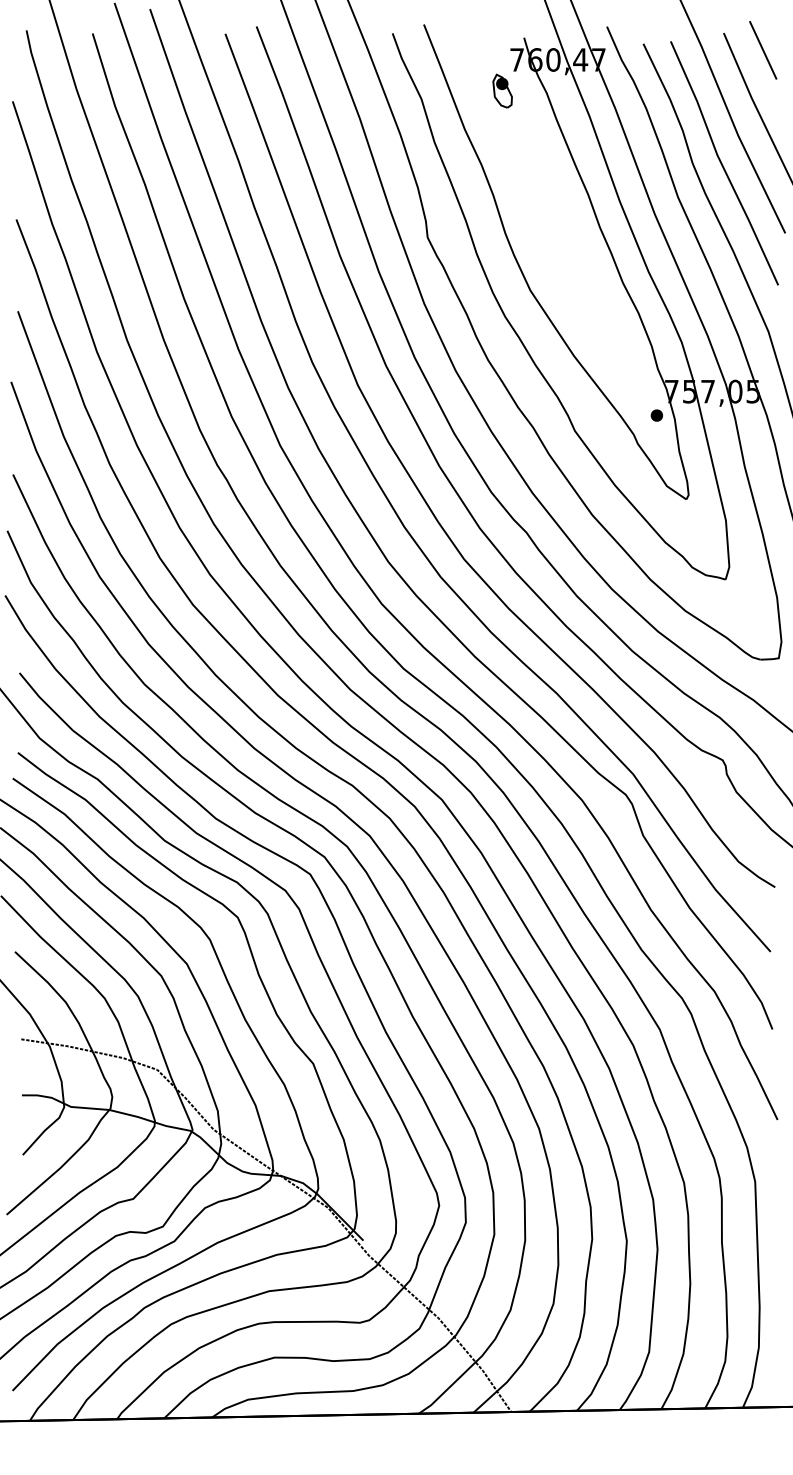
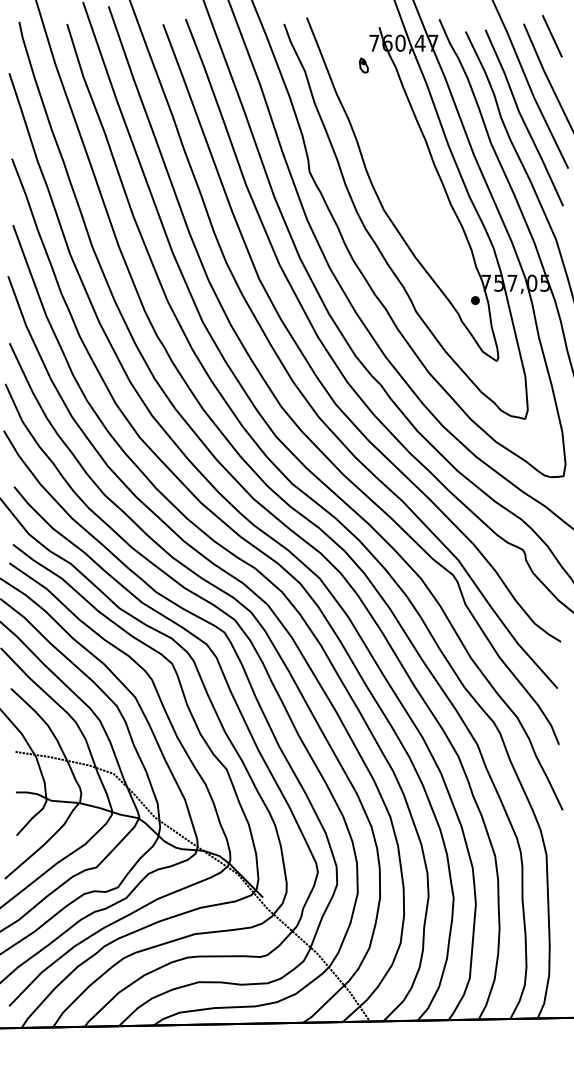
part: (502, 90) -> (363, 65), size x0.6

